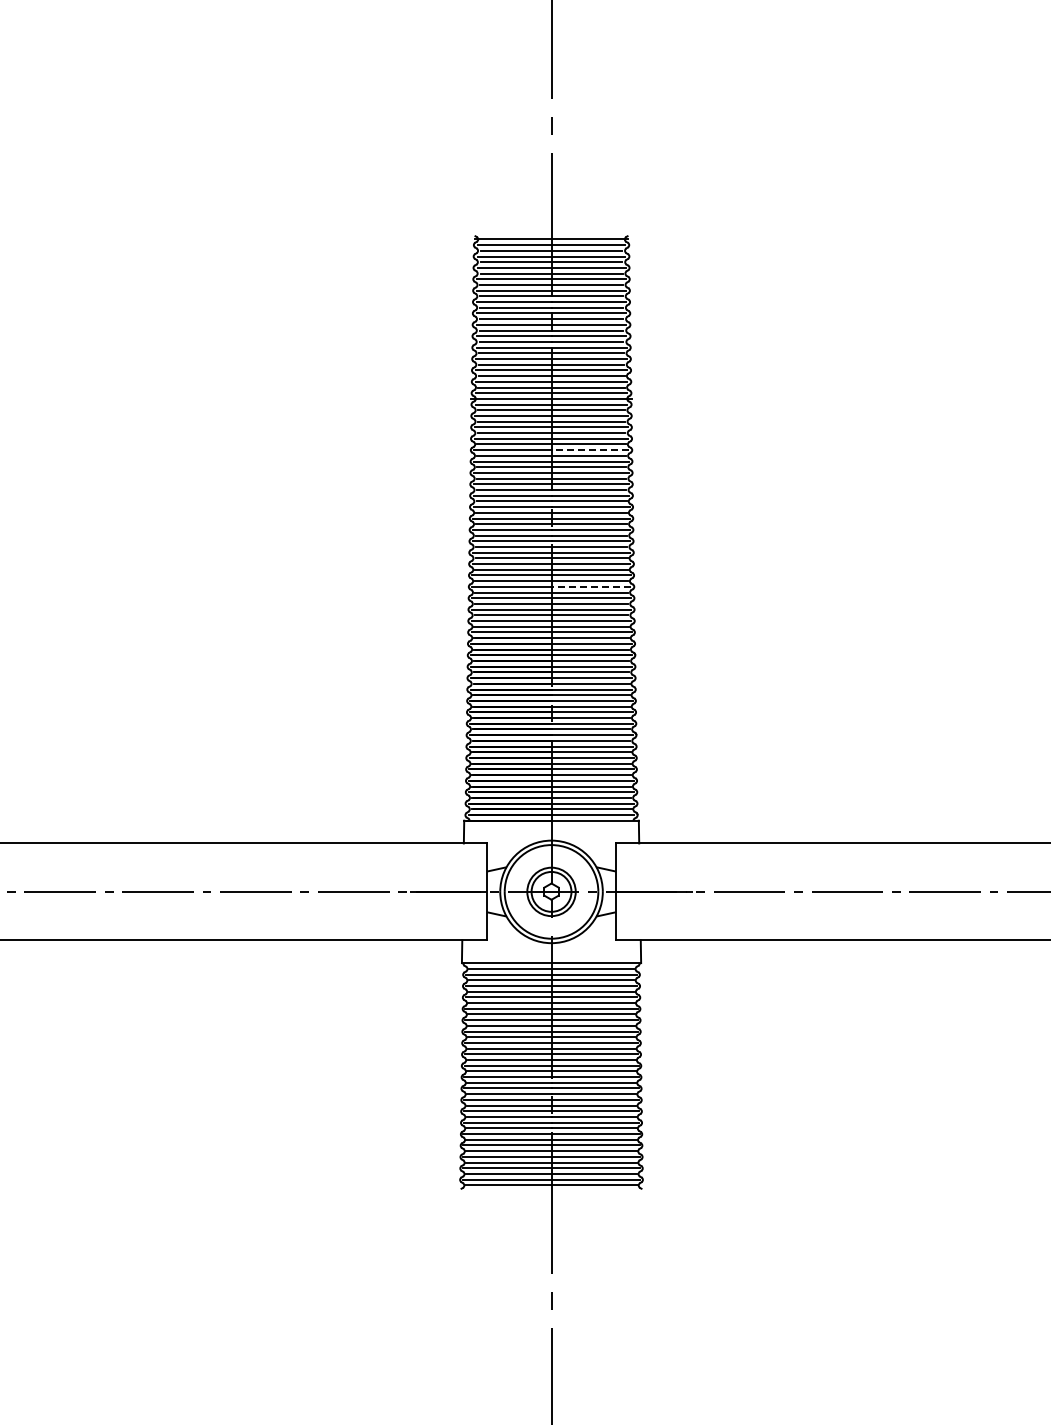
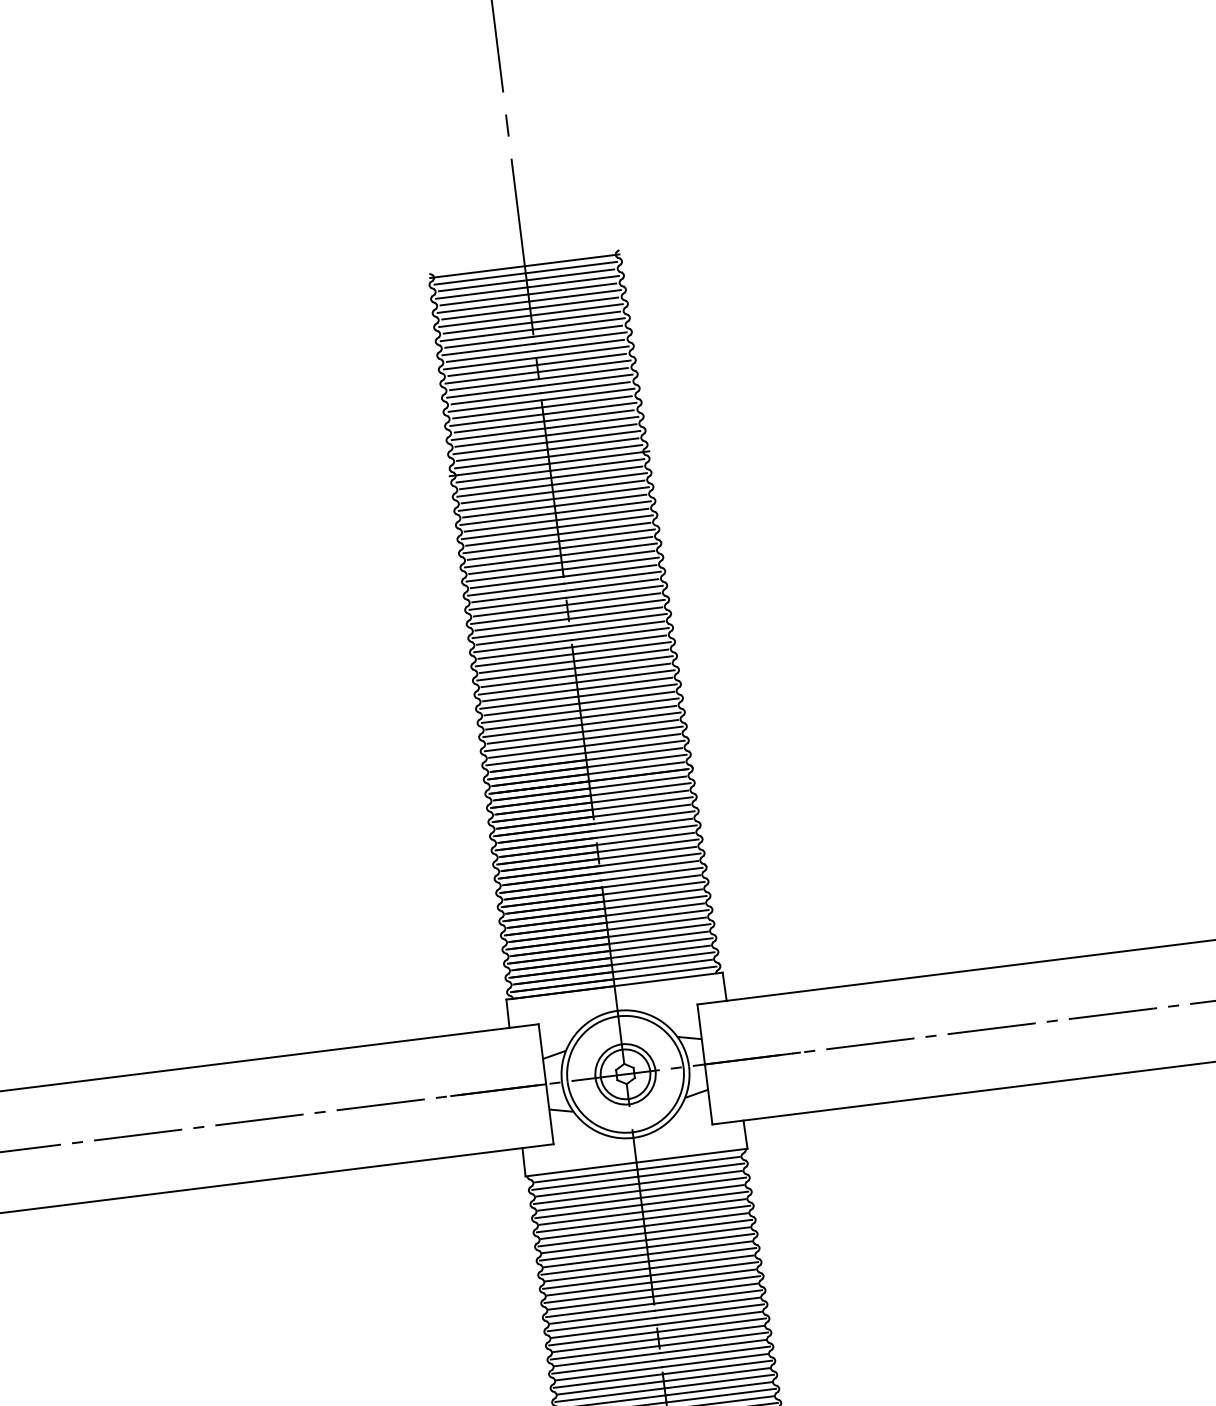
line: (590, 450) -> (605, 521), dashed -> solid
line: (591, 586) -> (627, 689), dashed -> solid

